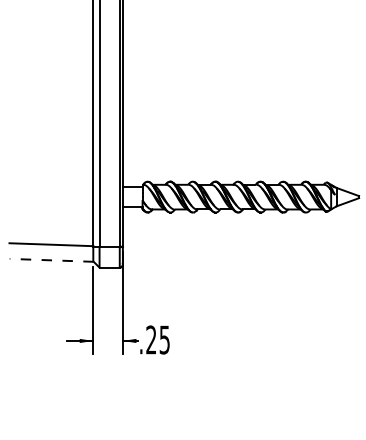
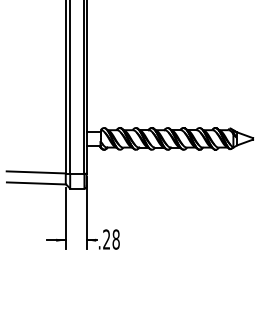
line: (51, 260) -> (36, 183), dashed -> solid
text: (163, 339) -> (115, 239), .25 -> .28

